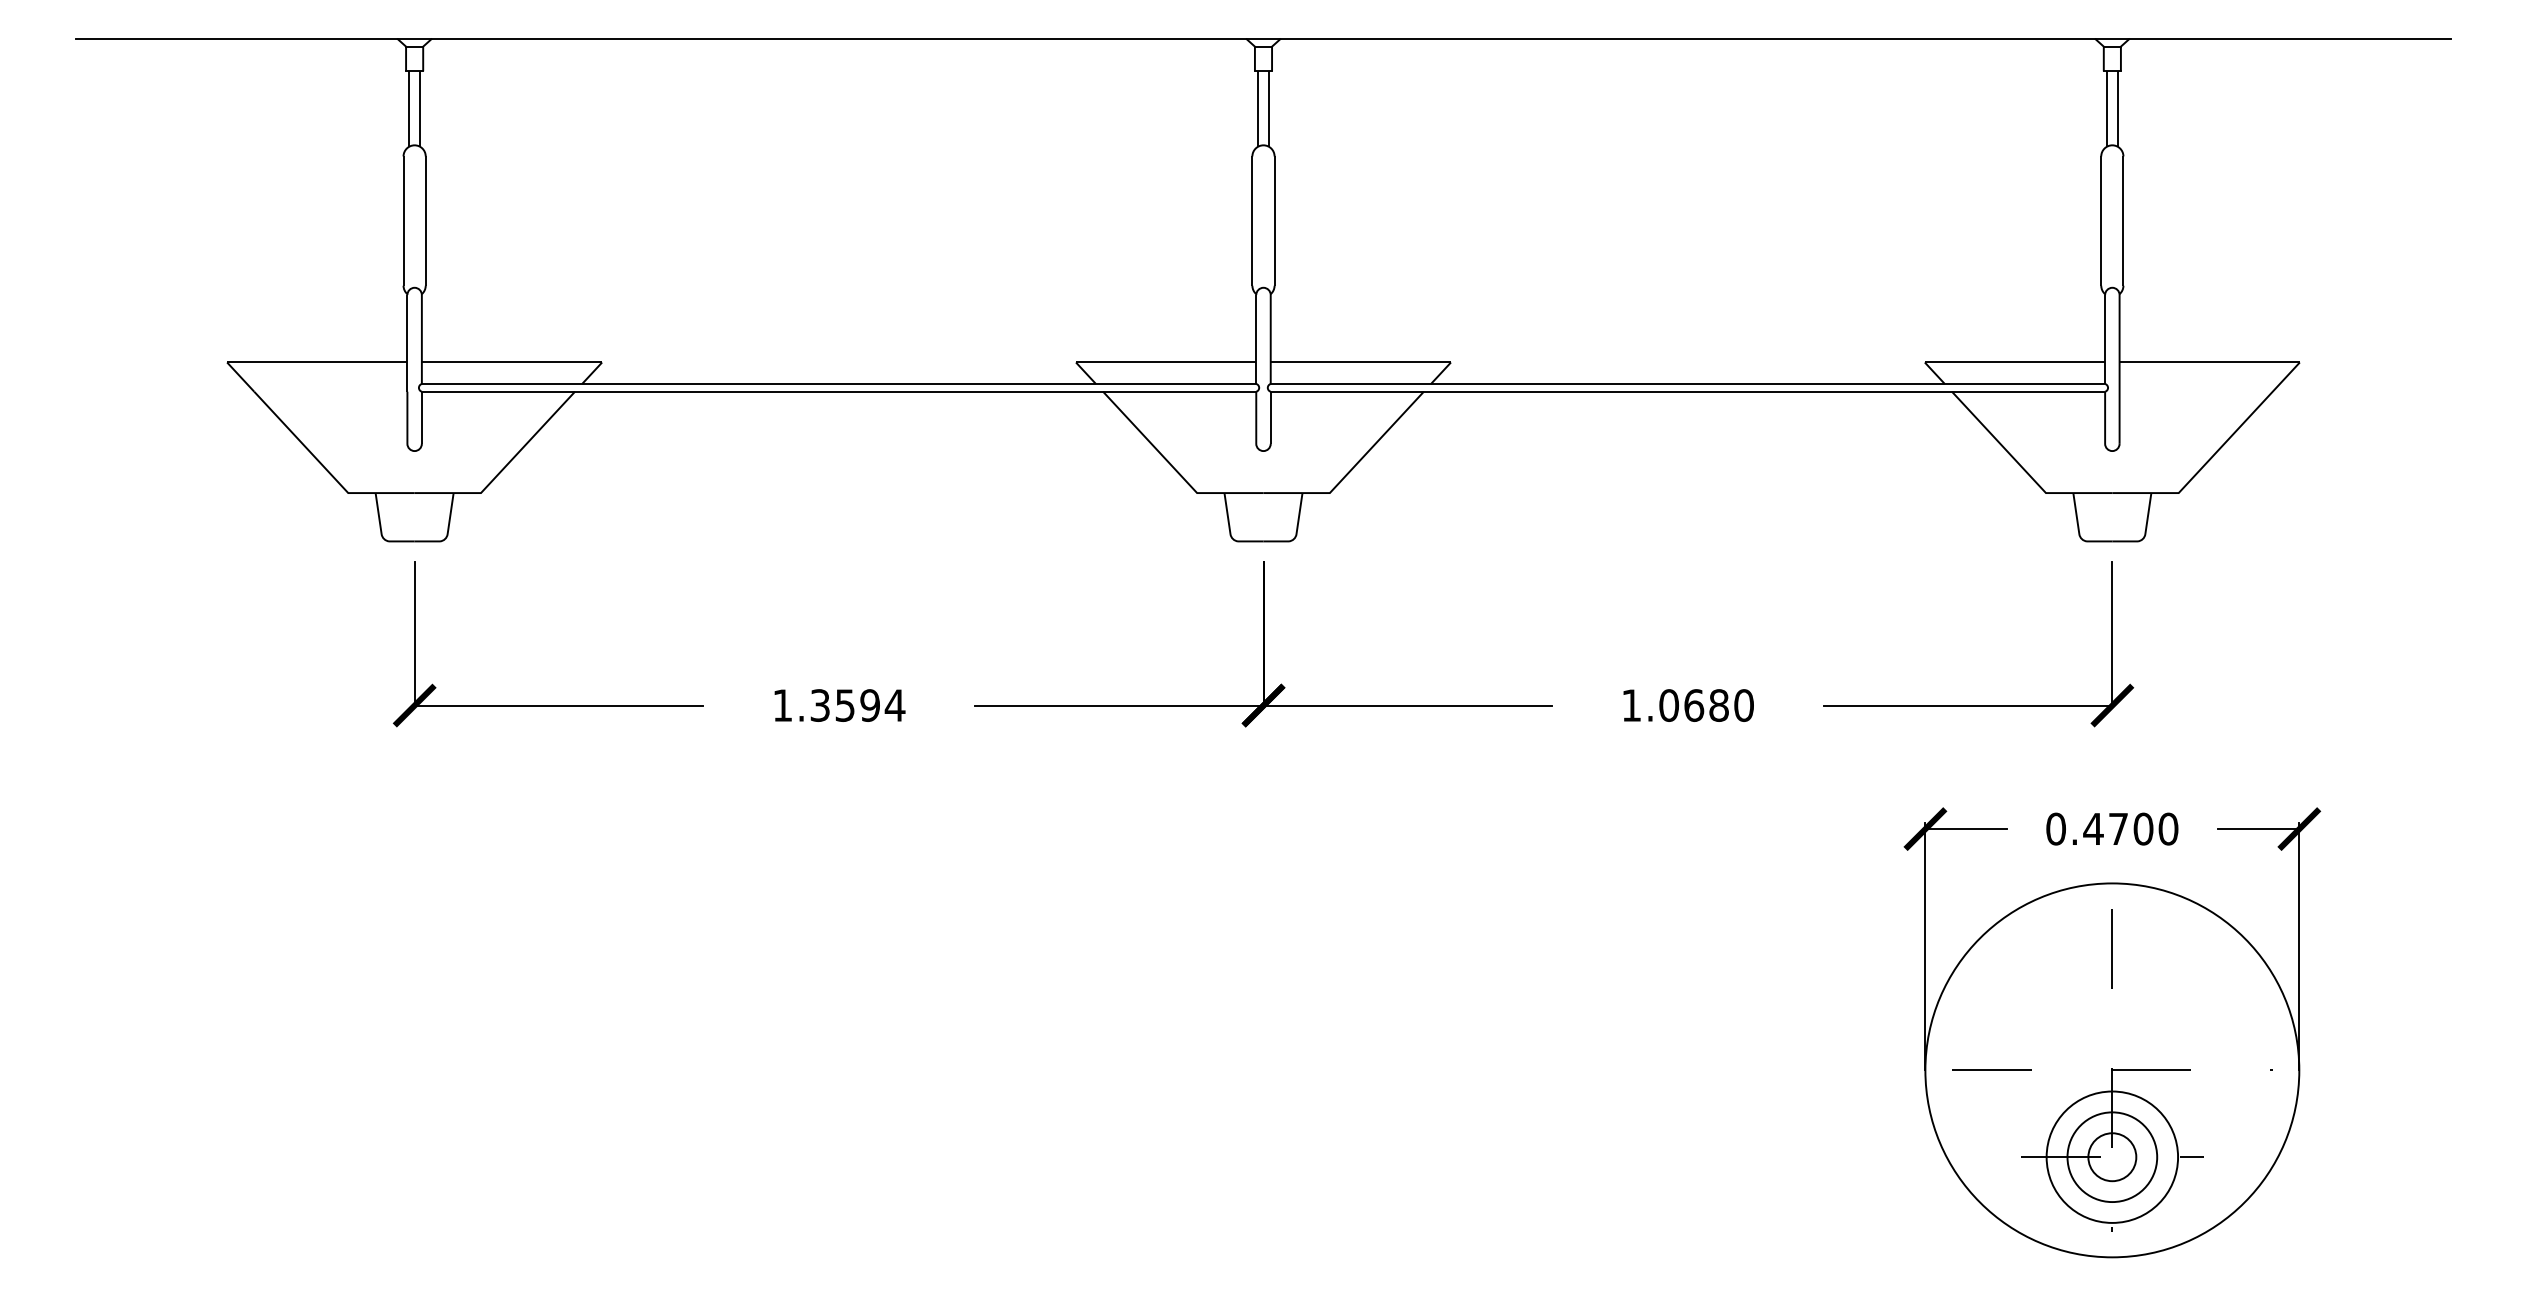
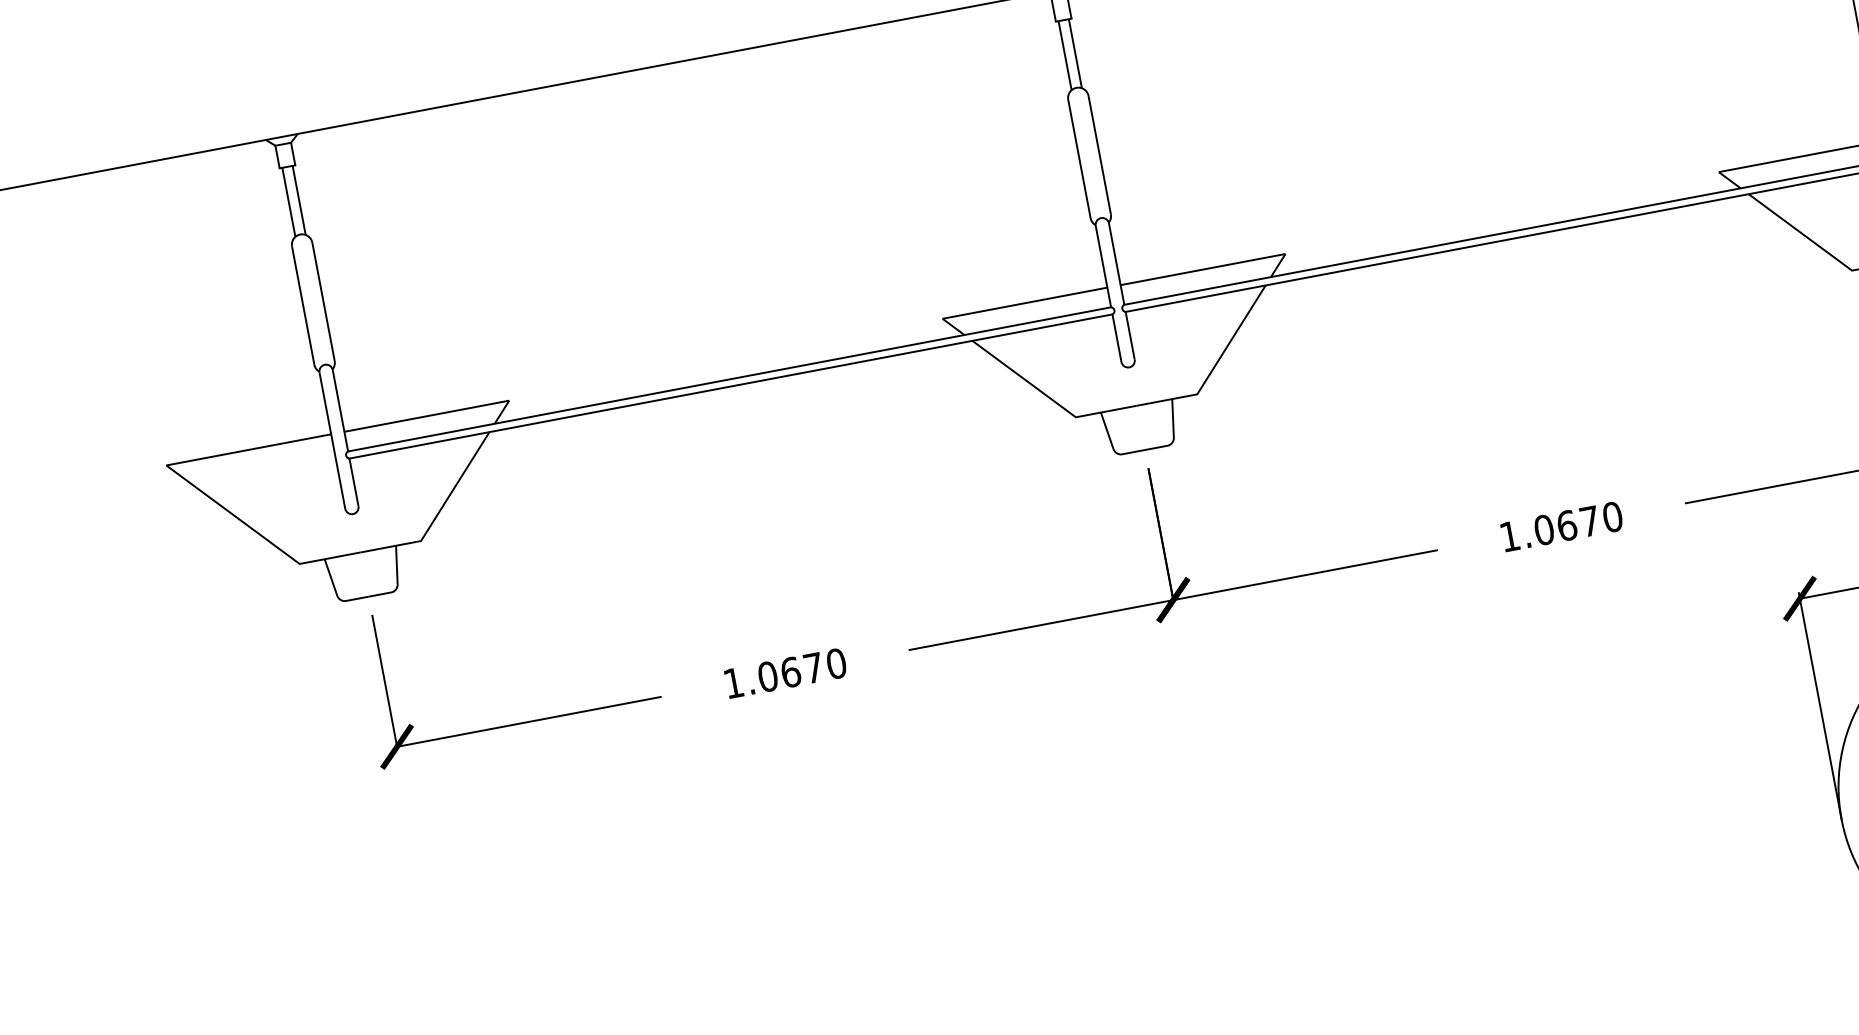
text: (857, 705) -> (802, 670), 1.3594 -> 1.0670
text: (1718, 705) -> (1589, 521), 1.0680 -> 1.0670

